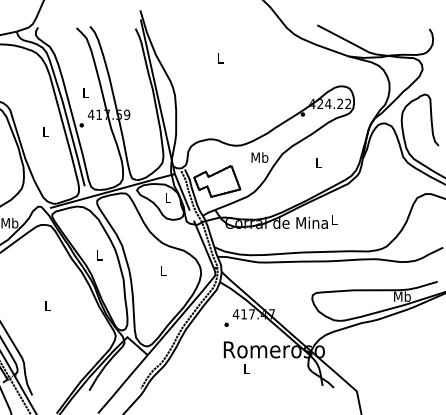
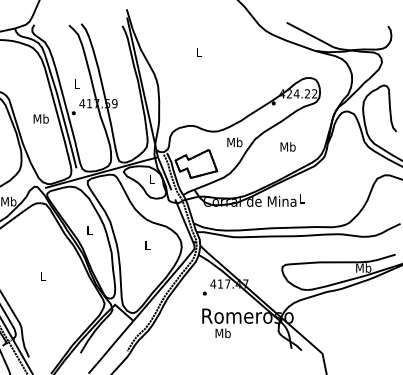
text: (45, 131) -> (41, 118), L -> Mb
text: (318, 162) -> (287, 146), L -> Mb
text: (246, 368) -> (222, 333), L -> Mb

